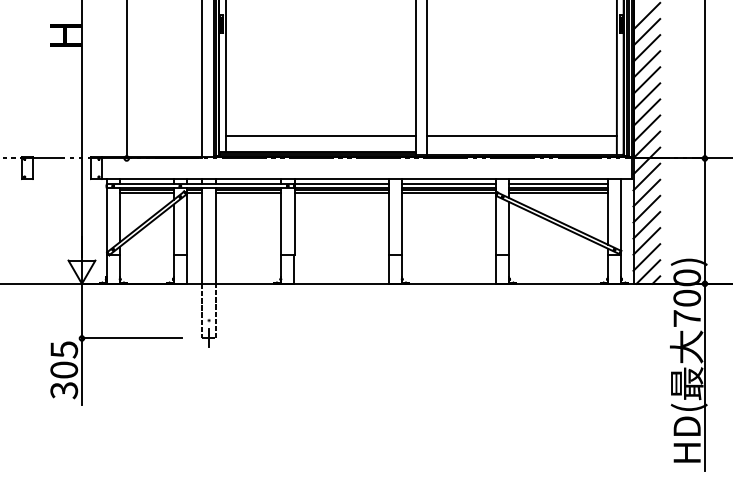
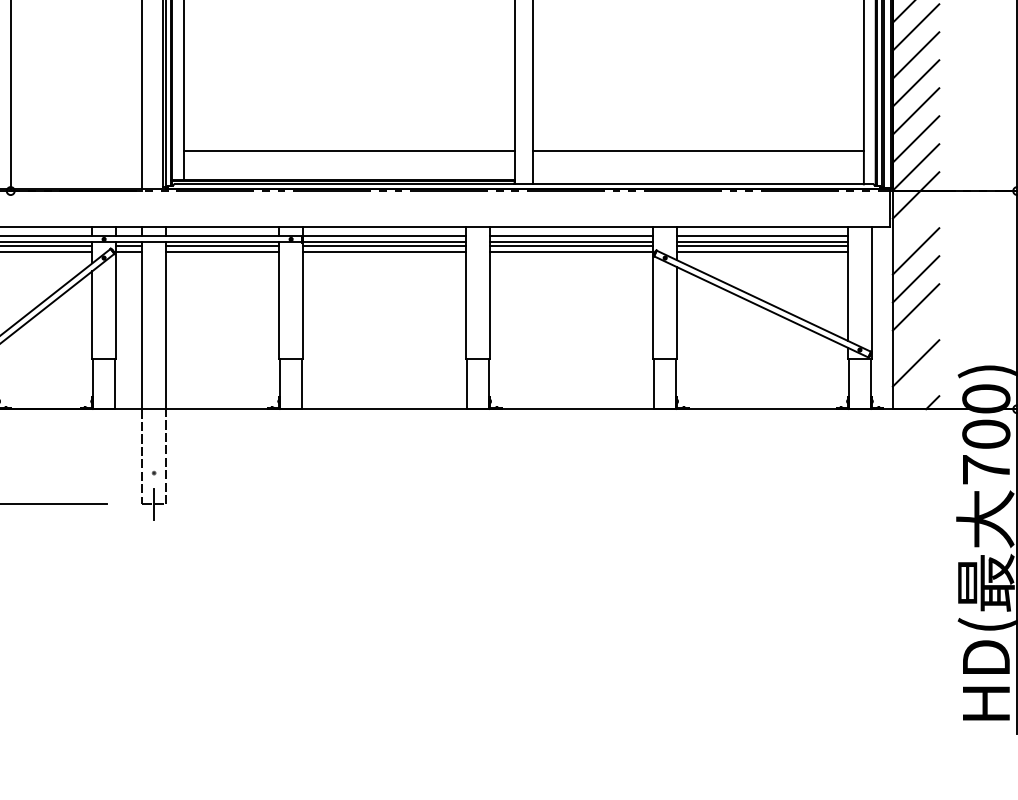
line: (646, 176) -> (915, 222), removed
line: (646, 241) -> (915, 335), removed
line: (648, 271) -> (918, 387), removed

